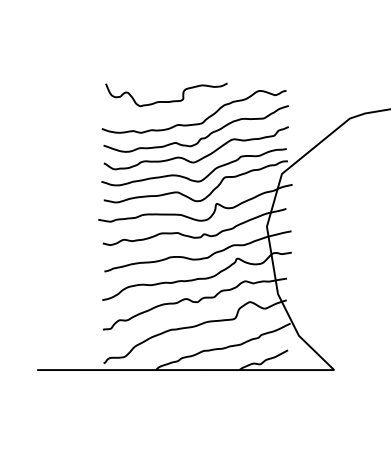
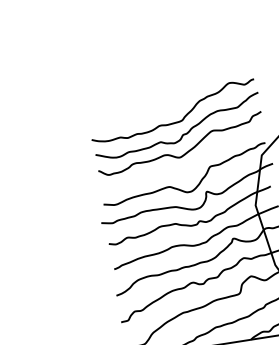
curve: (166, 101) -> (146, 105), removed
curve: (187, 177) -> (176, 172), removed

